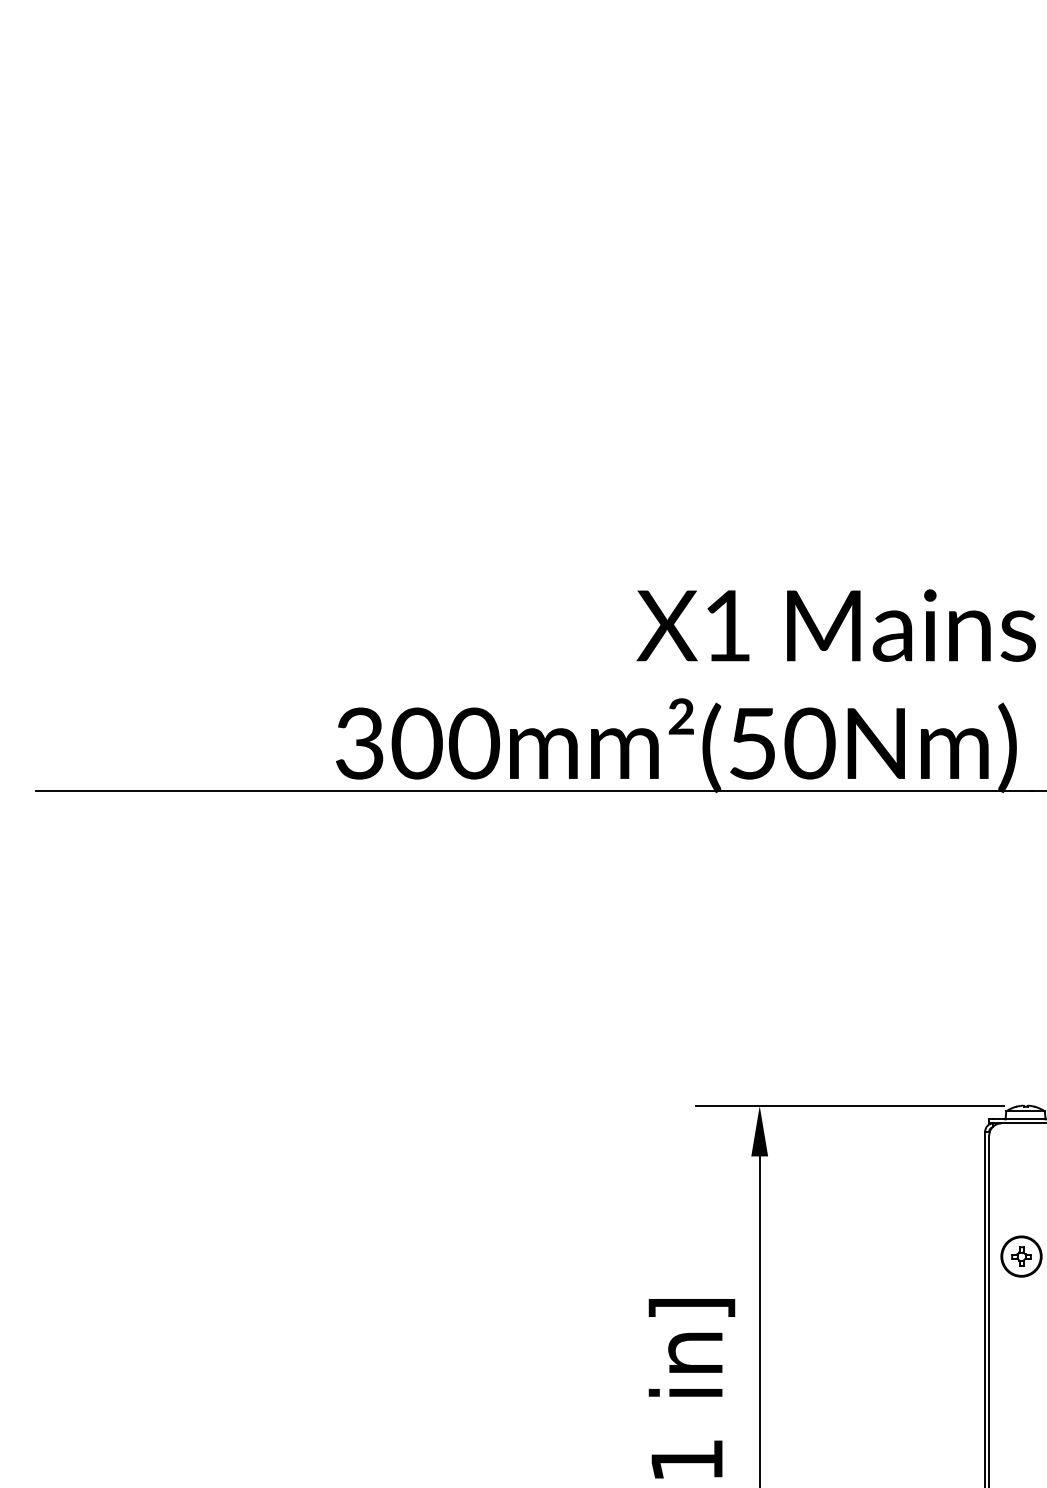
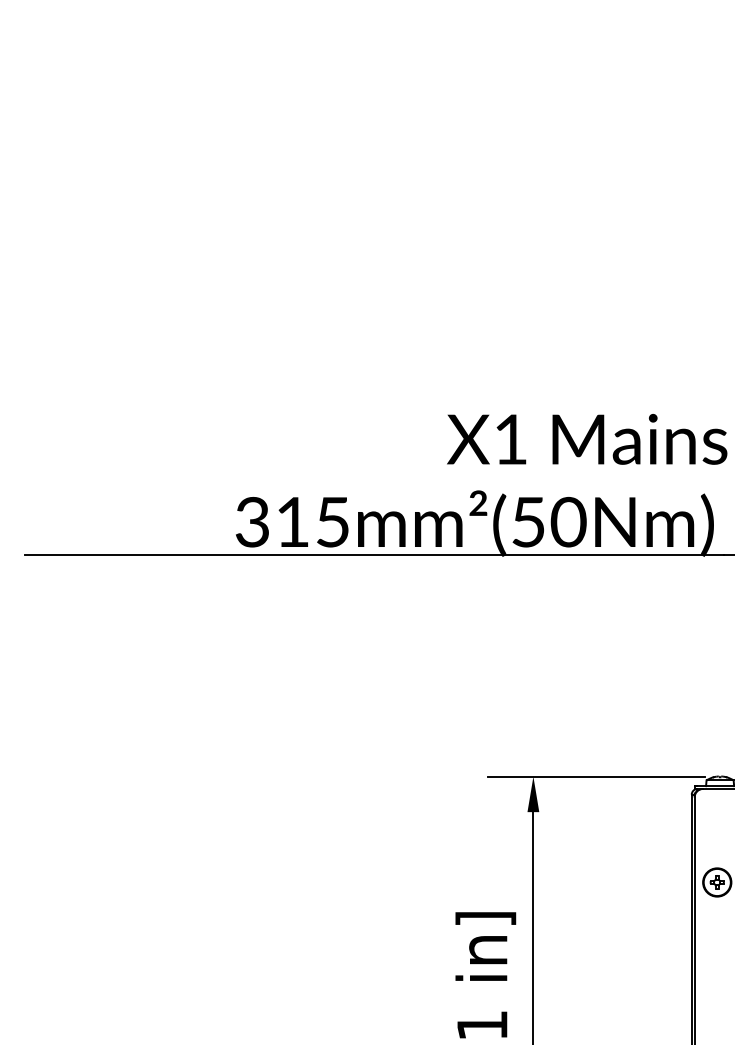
text: (445, 742) -> (312, 521), 300mm²(50Nm) -> 315mm²(50Nm)

